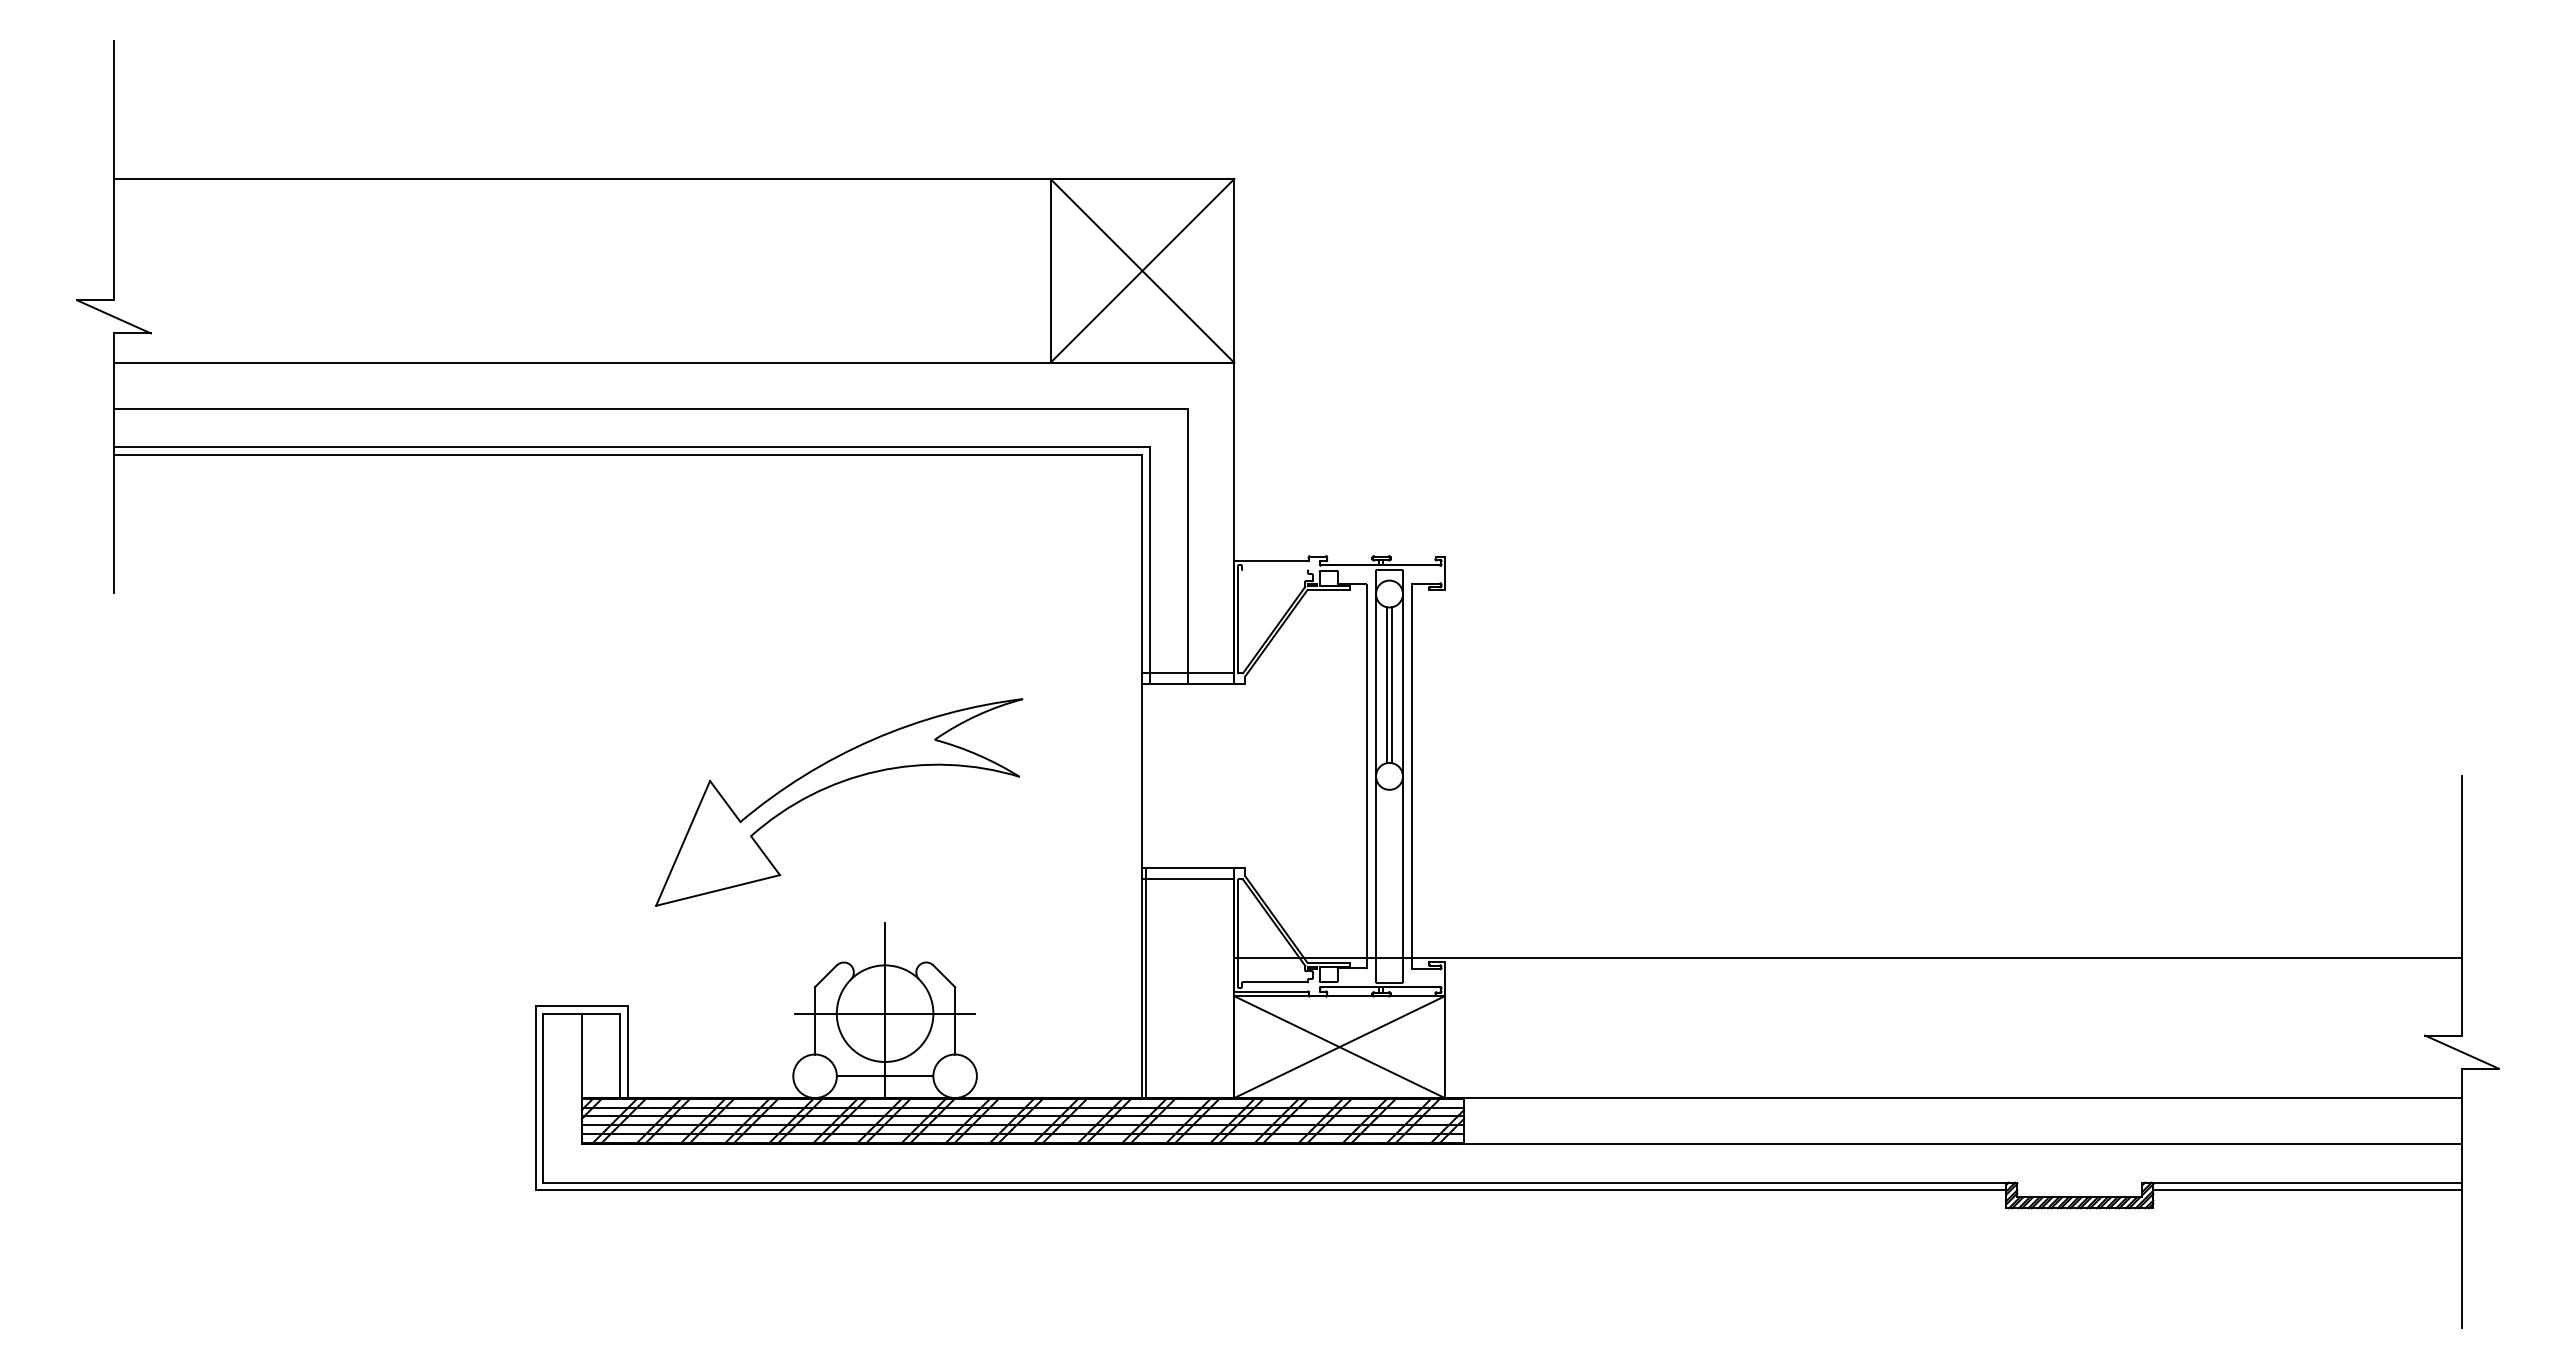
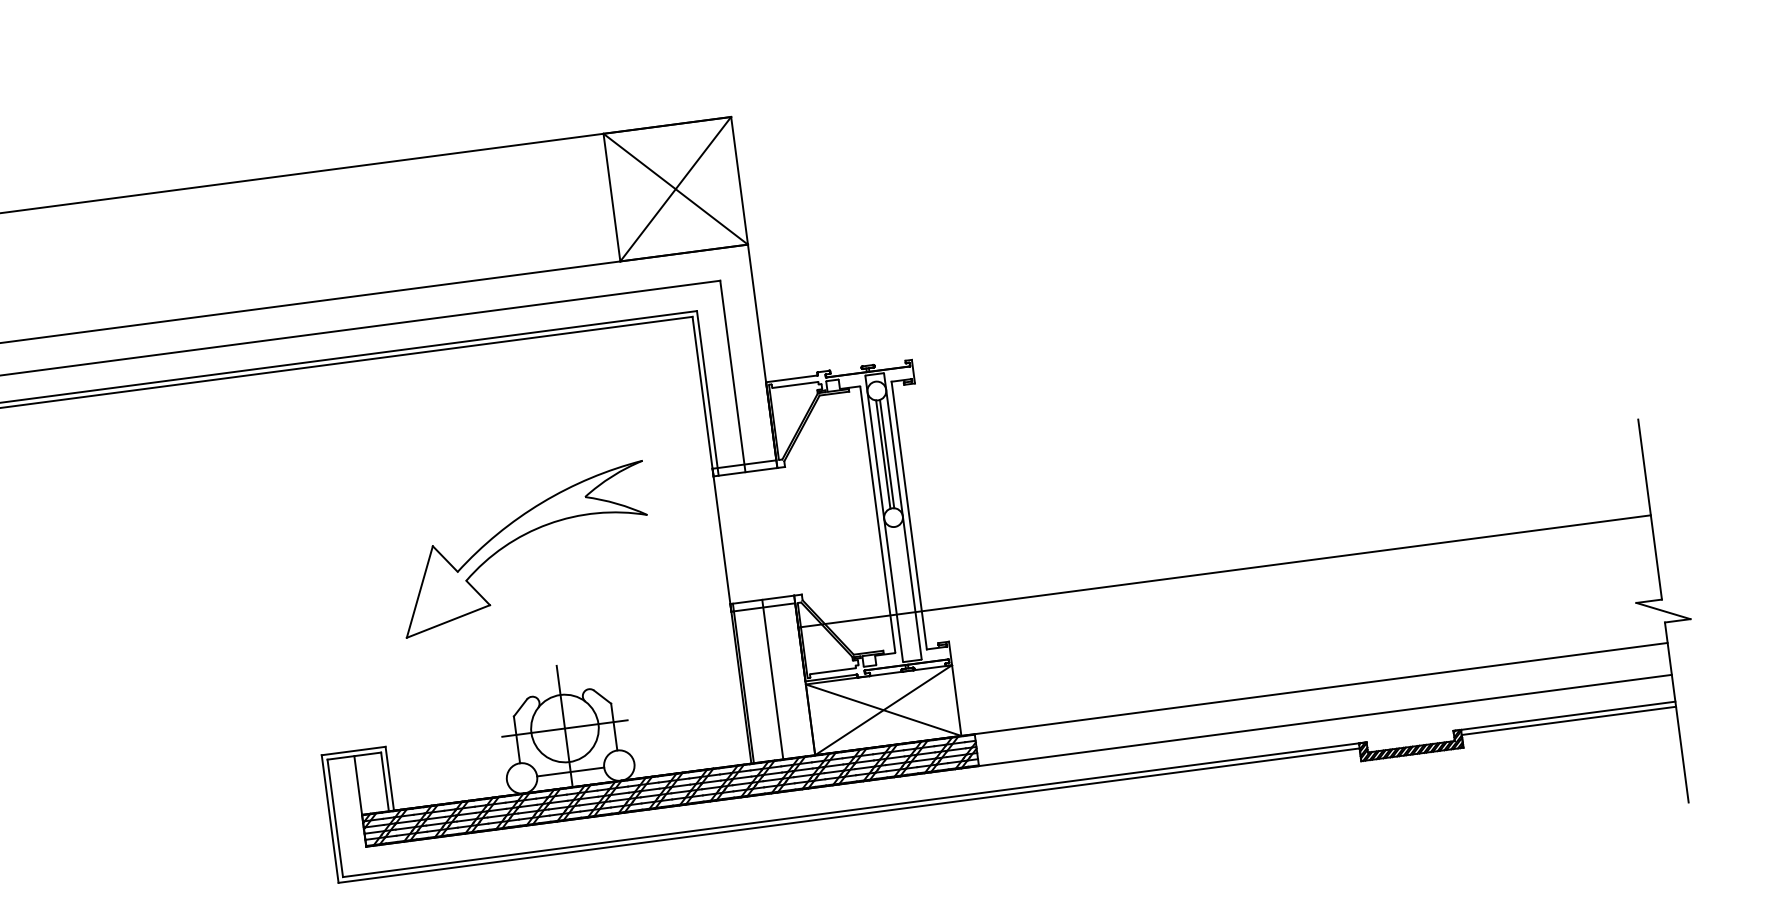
line: (1274, 570) -> (794, 385), added
part: (835, 785) -> (520, 537), moved
line: (1847, 958) -> (1224, 571), moved
line: (1188, 983) -> (772, 679), added

